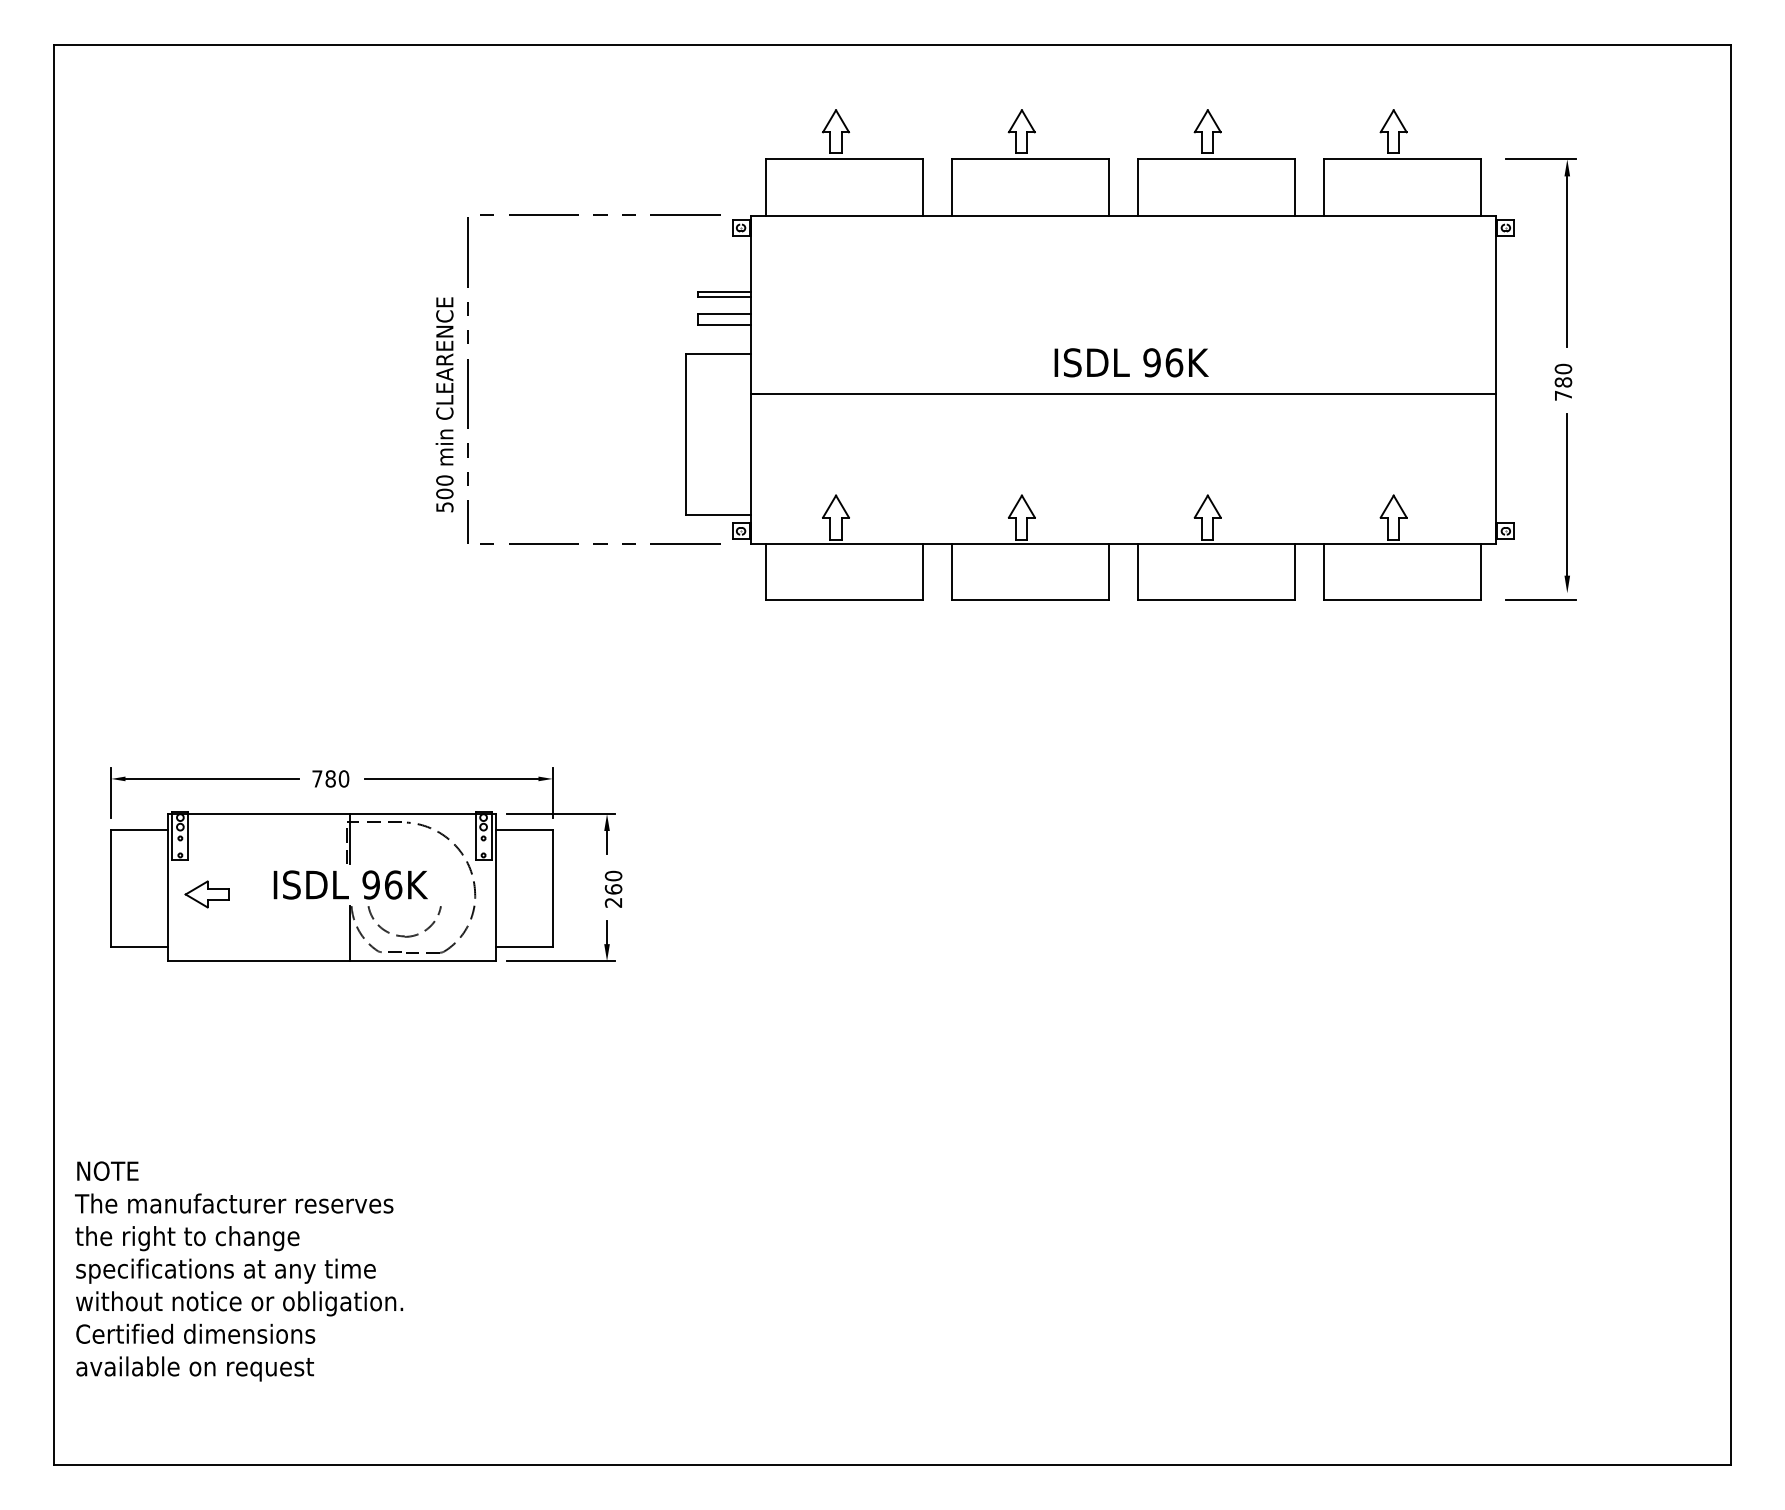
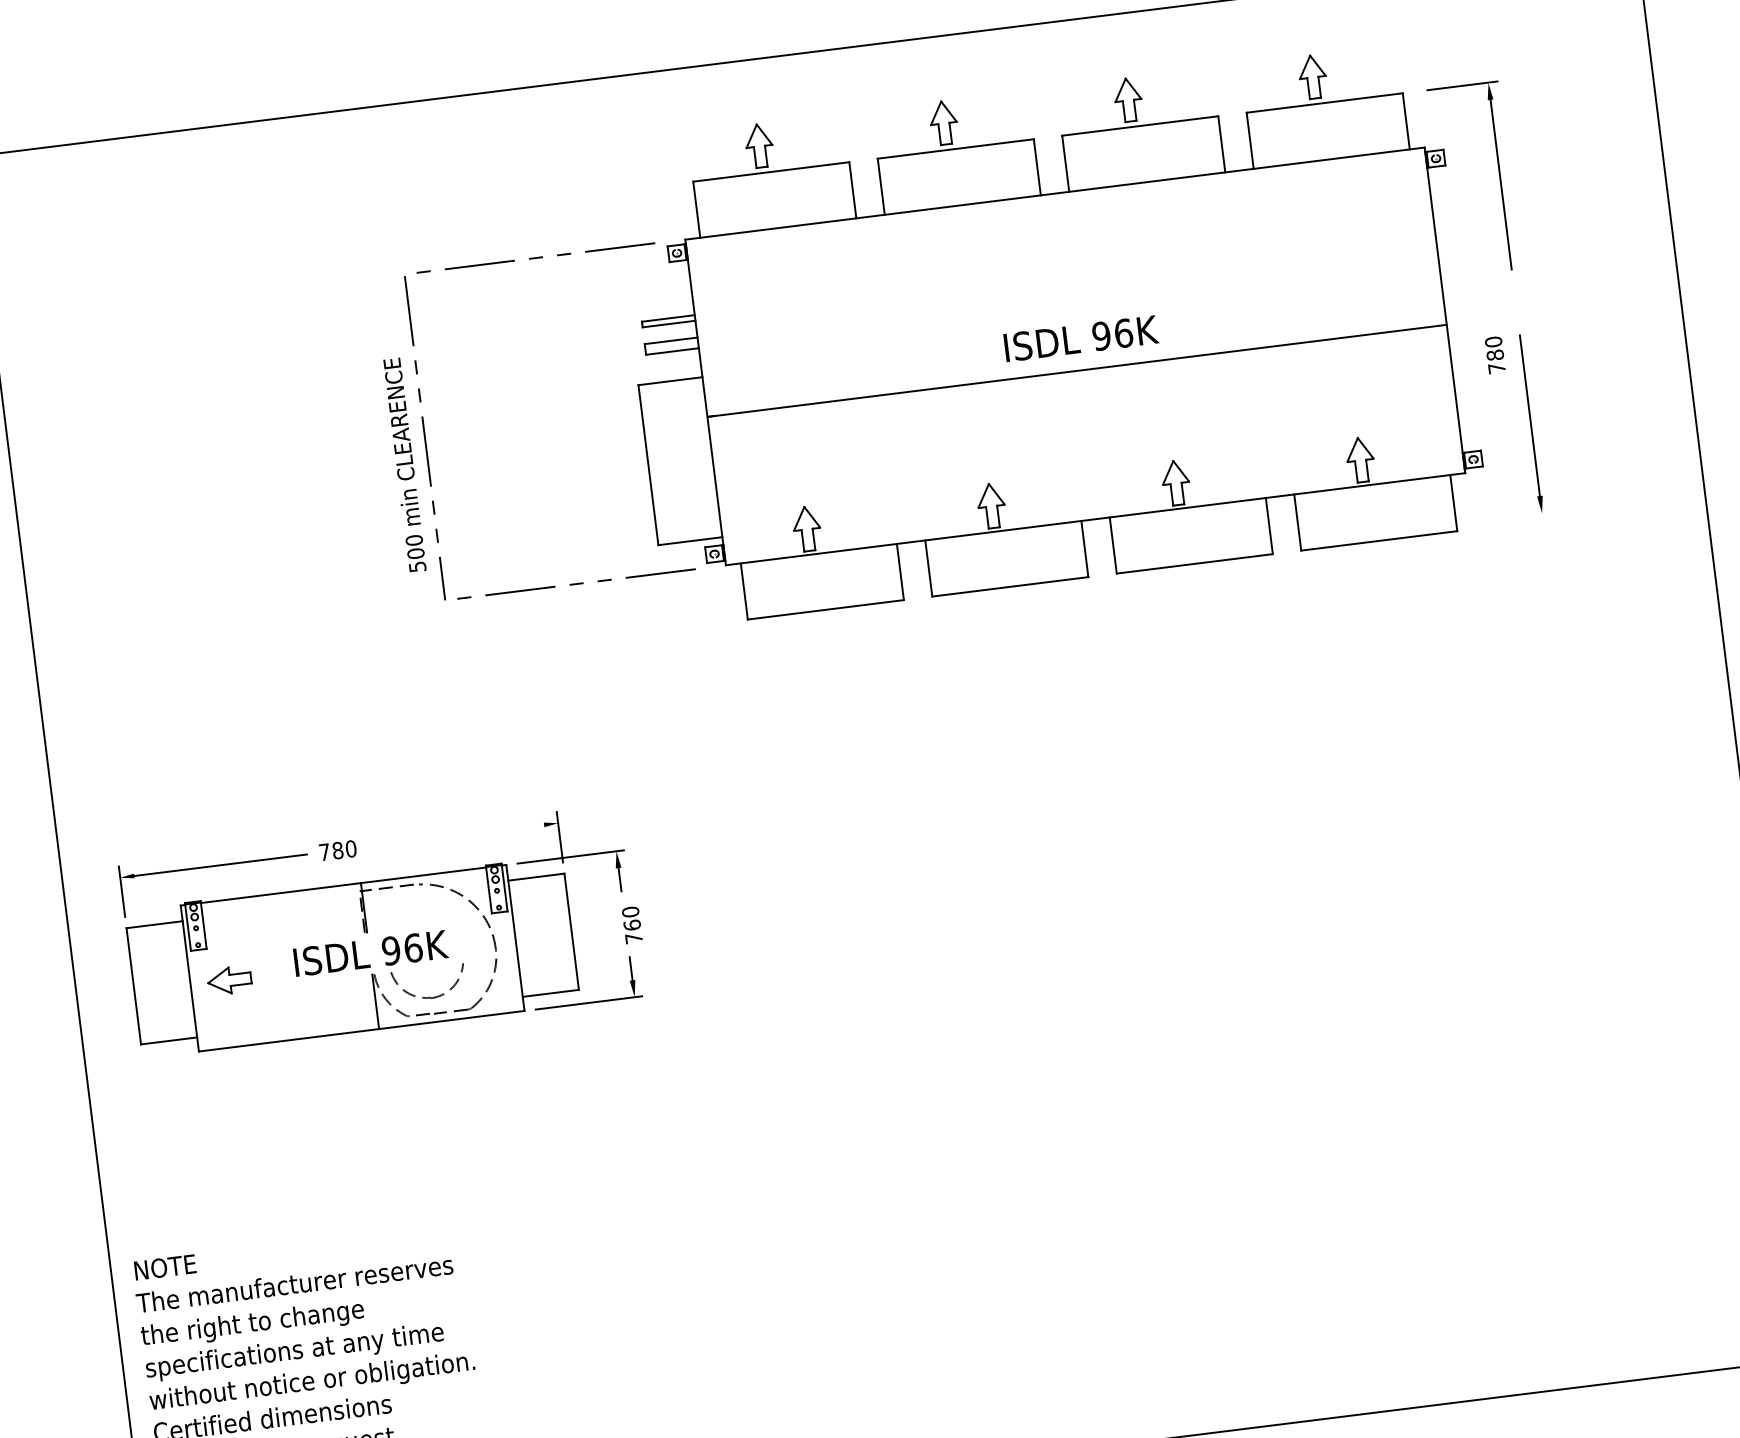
text: (1563, 381) -> (1495, 354), moved
line: (1540, 600) -> (1516, 524), removed
line: (451, 778) -> (457, 835), removed
text: (613, 902) -> (633, 938), 260 -> 760

